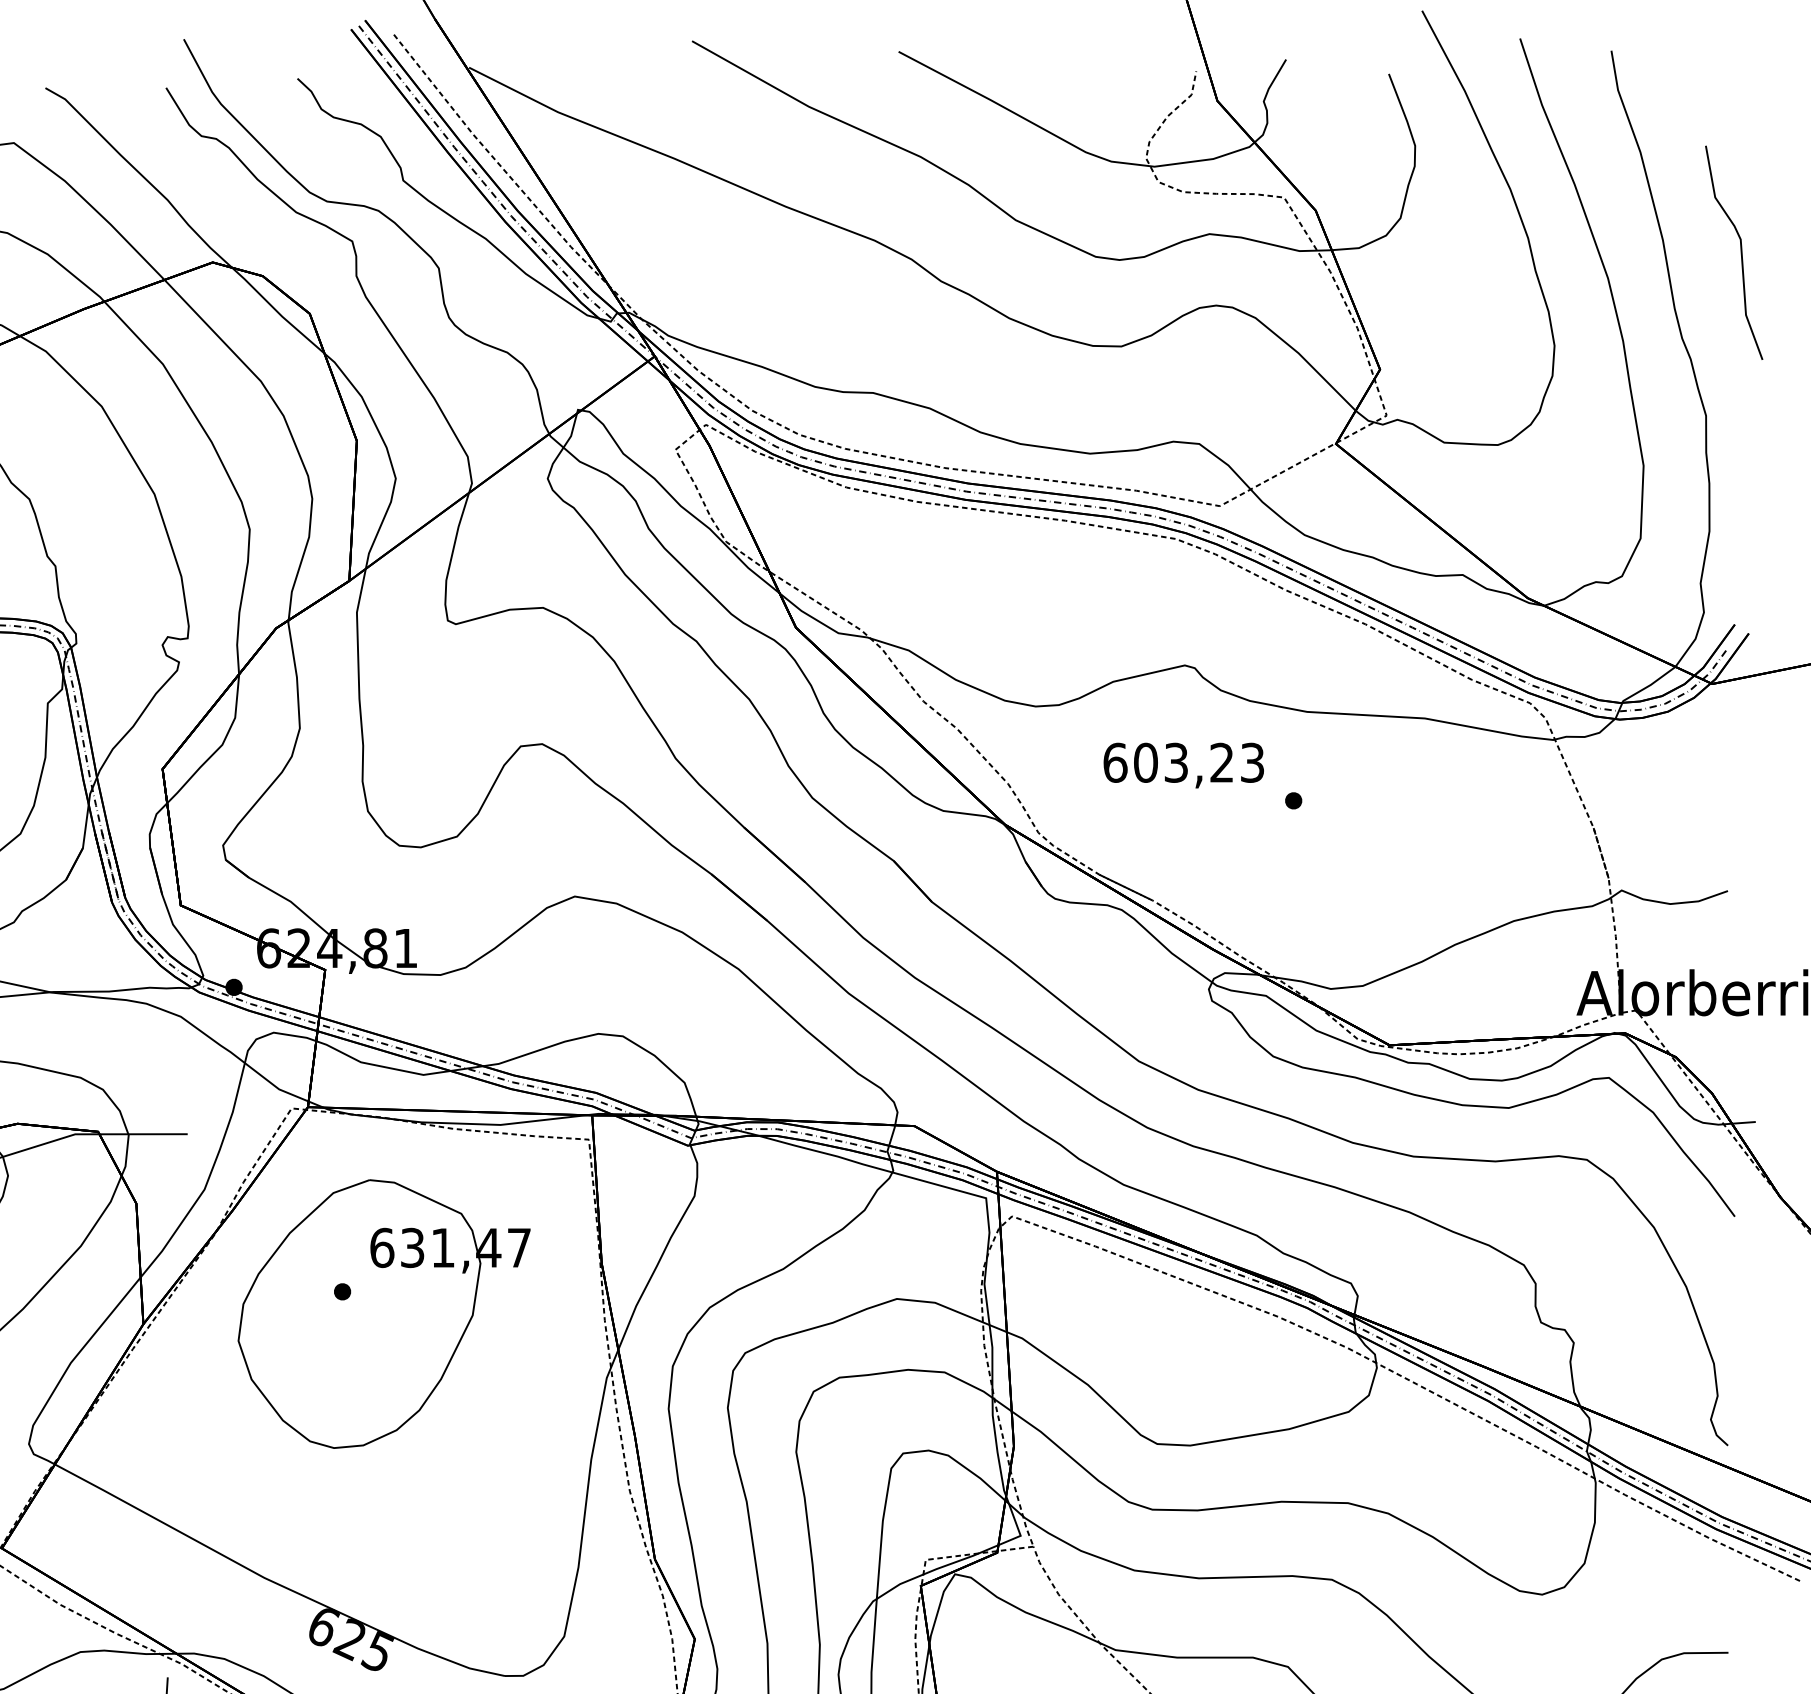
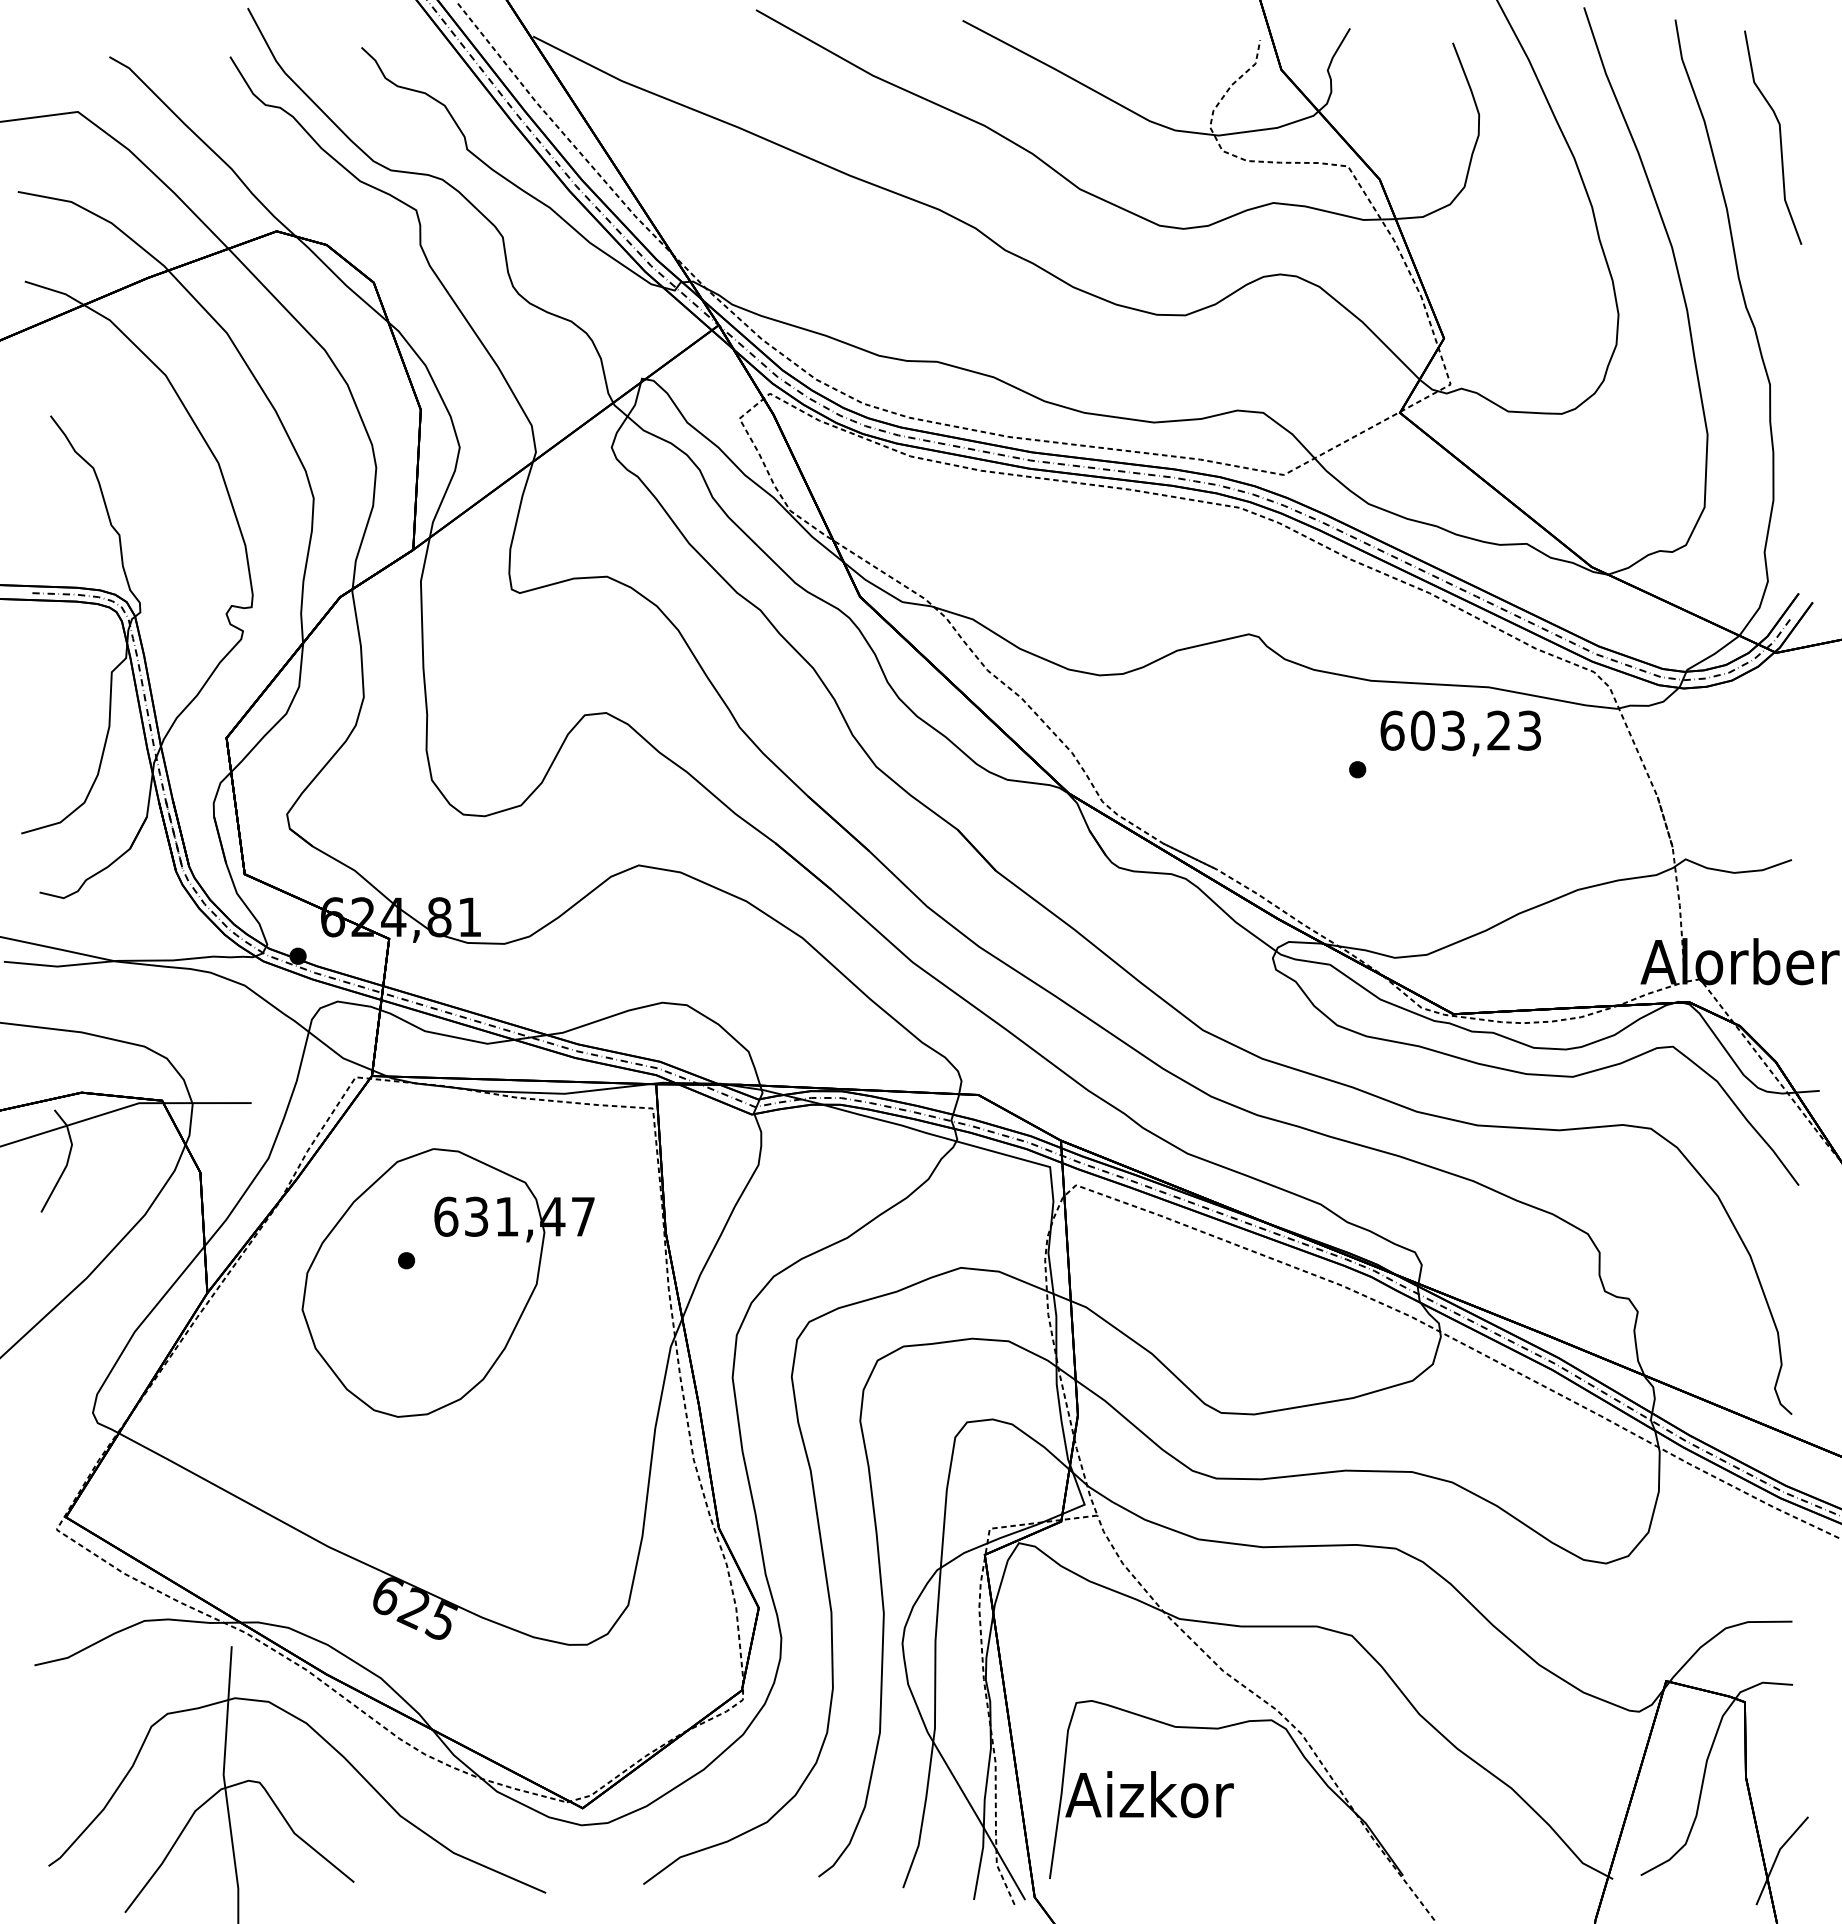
curve: (1740, 252) -> (1779, 137), moved
text: (1183, 765) -> (1460, 733), moved

